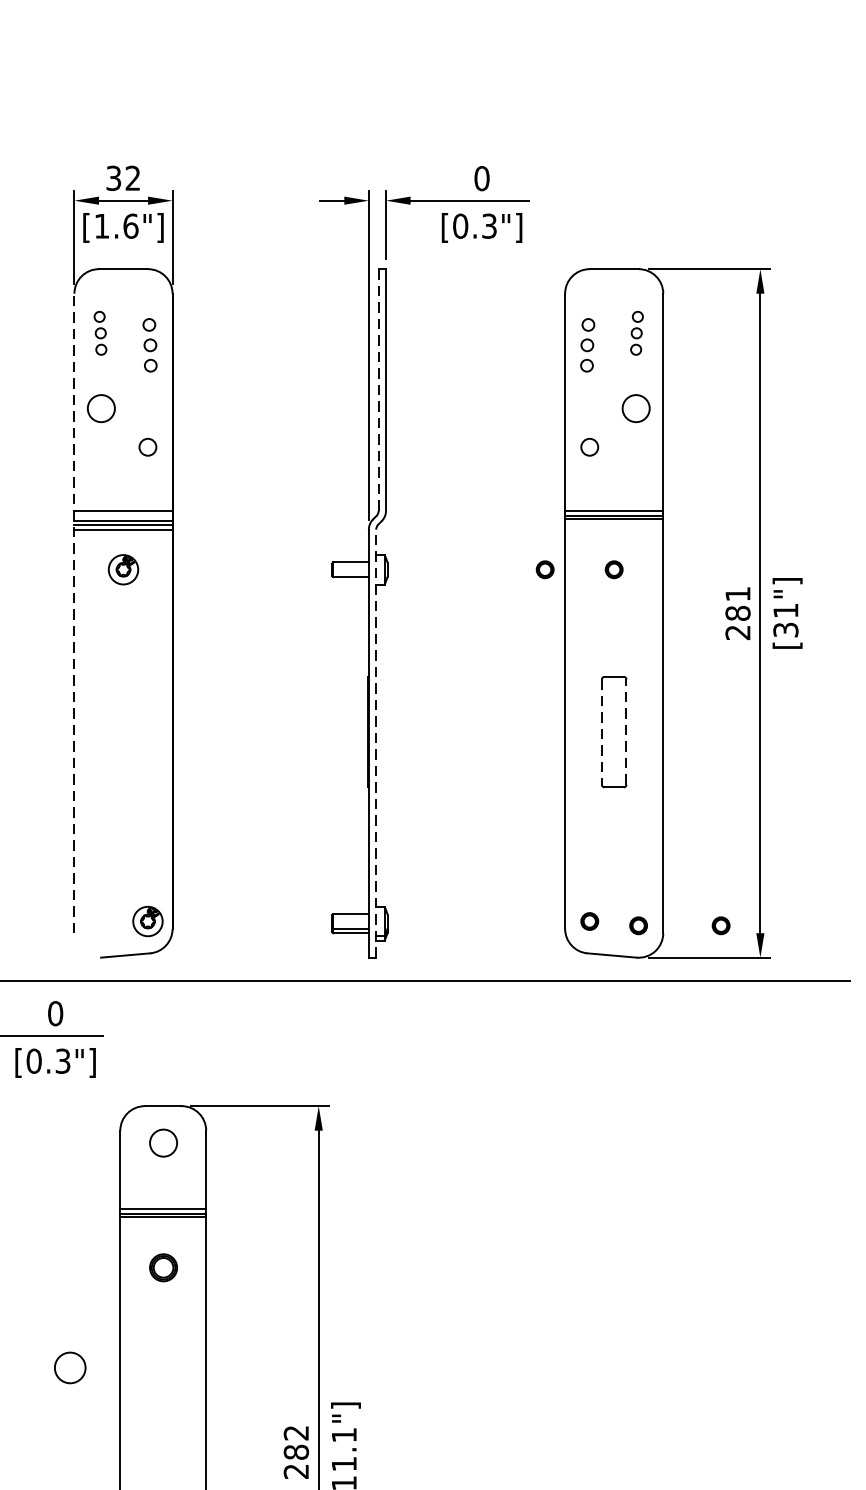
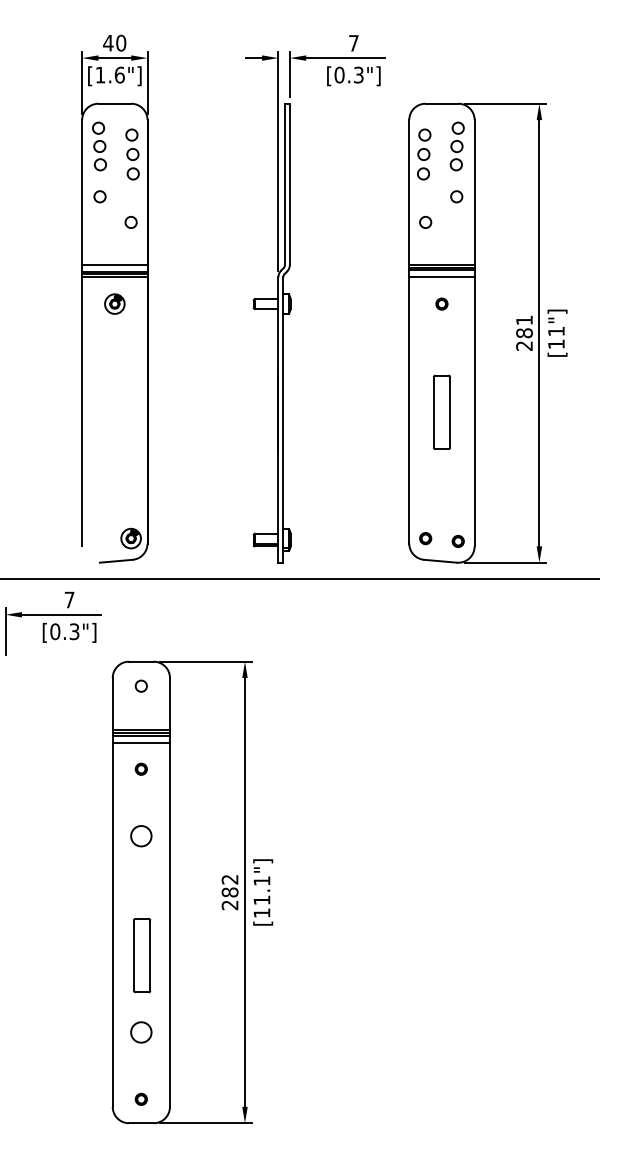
text: (122, 177) -> (114, 42), 32 -> 40
text: (481, 178) -> (353, 43), 0 -> 7
part: (100, 333) -> (99, 146), size x1.67
part: (636, 333) -> (456, 146), size x1.67
part: (149, 345) -> (132, 154), size x1.43
part: (588, 345) -> (424, 154), size x1.43
line: (377, 390) -> (284, 184), dashed -> solid
circle: (100, 408) -> (99, 196), size x0.62
circle: (636, 408) -> (456, 196), size x0.62
line: (613, 529) -> (441, 277), added
part: (544, 568) -> (395, 303), removed
line: (74, 612) -> (82, 332), dashed -> solid
text: (786, 630) -> (556, 344), [31"] -> [11"]
line: (627, 730) -> (450, 411), dashed -> solid
line: (601, 732) -> (433, 412), dashed -> solid
line: (376, 744) -> (283, 420), dashed -> solid
part: (720, 924) -> (512, 540), removed
text: (55, 1012) -> (69, 599), 0 -> 7
circle: (161, 1141) -> (140, 685), size x0.62
line: (161, 1227) -> (140, 742), added
part: (161, 1266) -> (140, 768), size x0.62
circle: (70, 1368) -> (141, 836), moved

